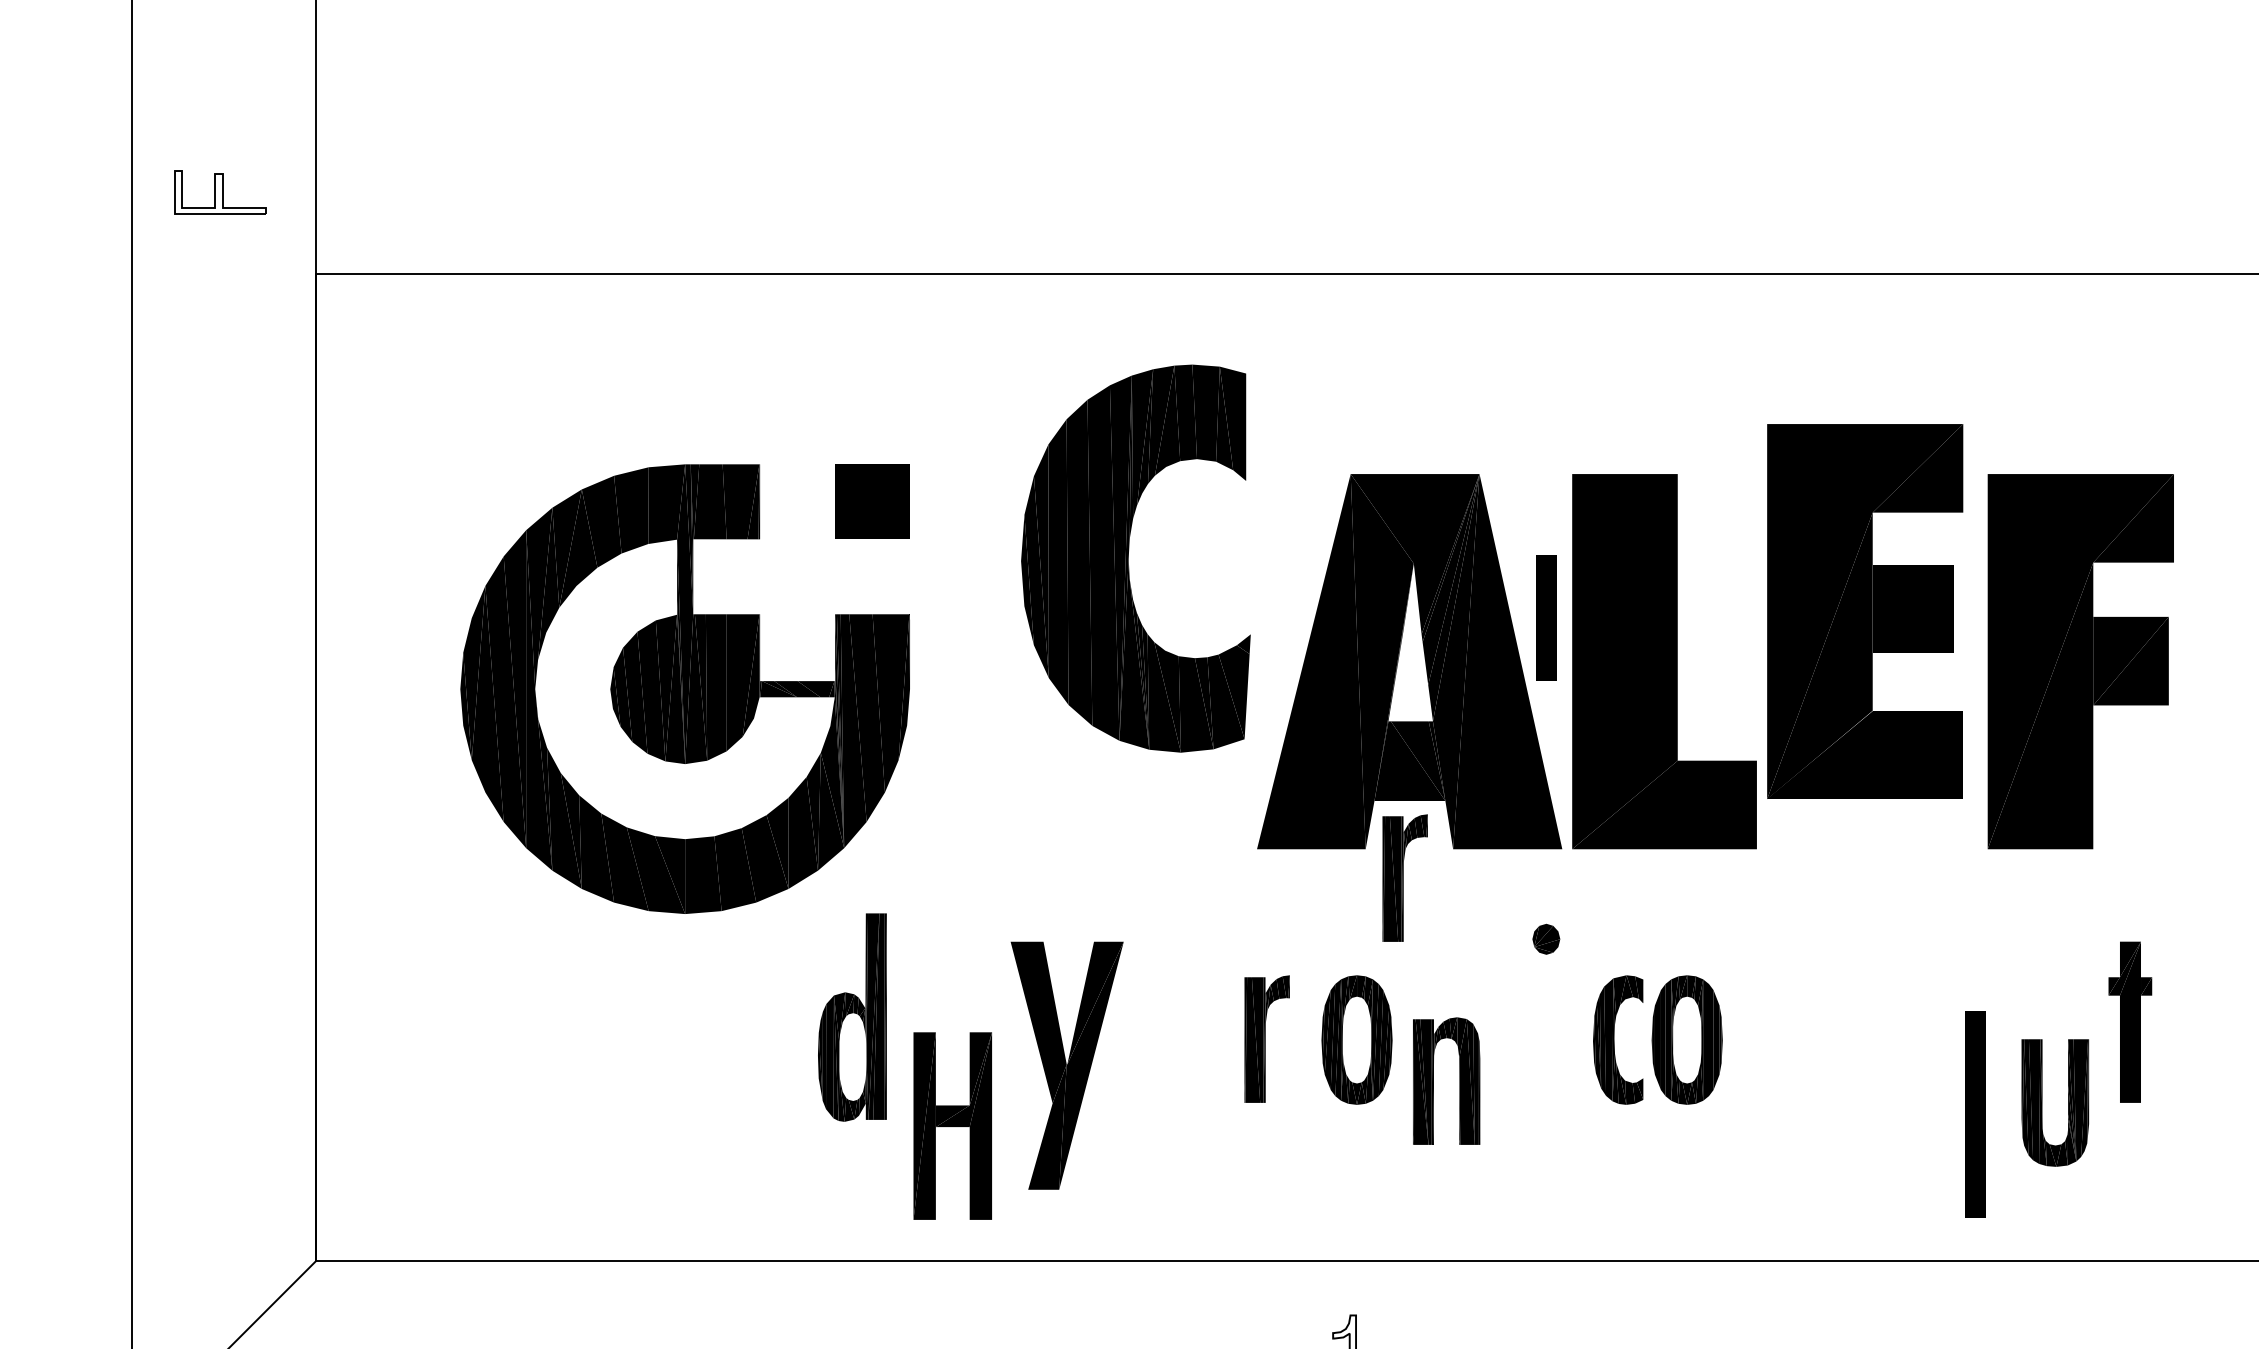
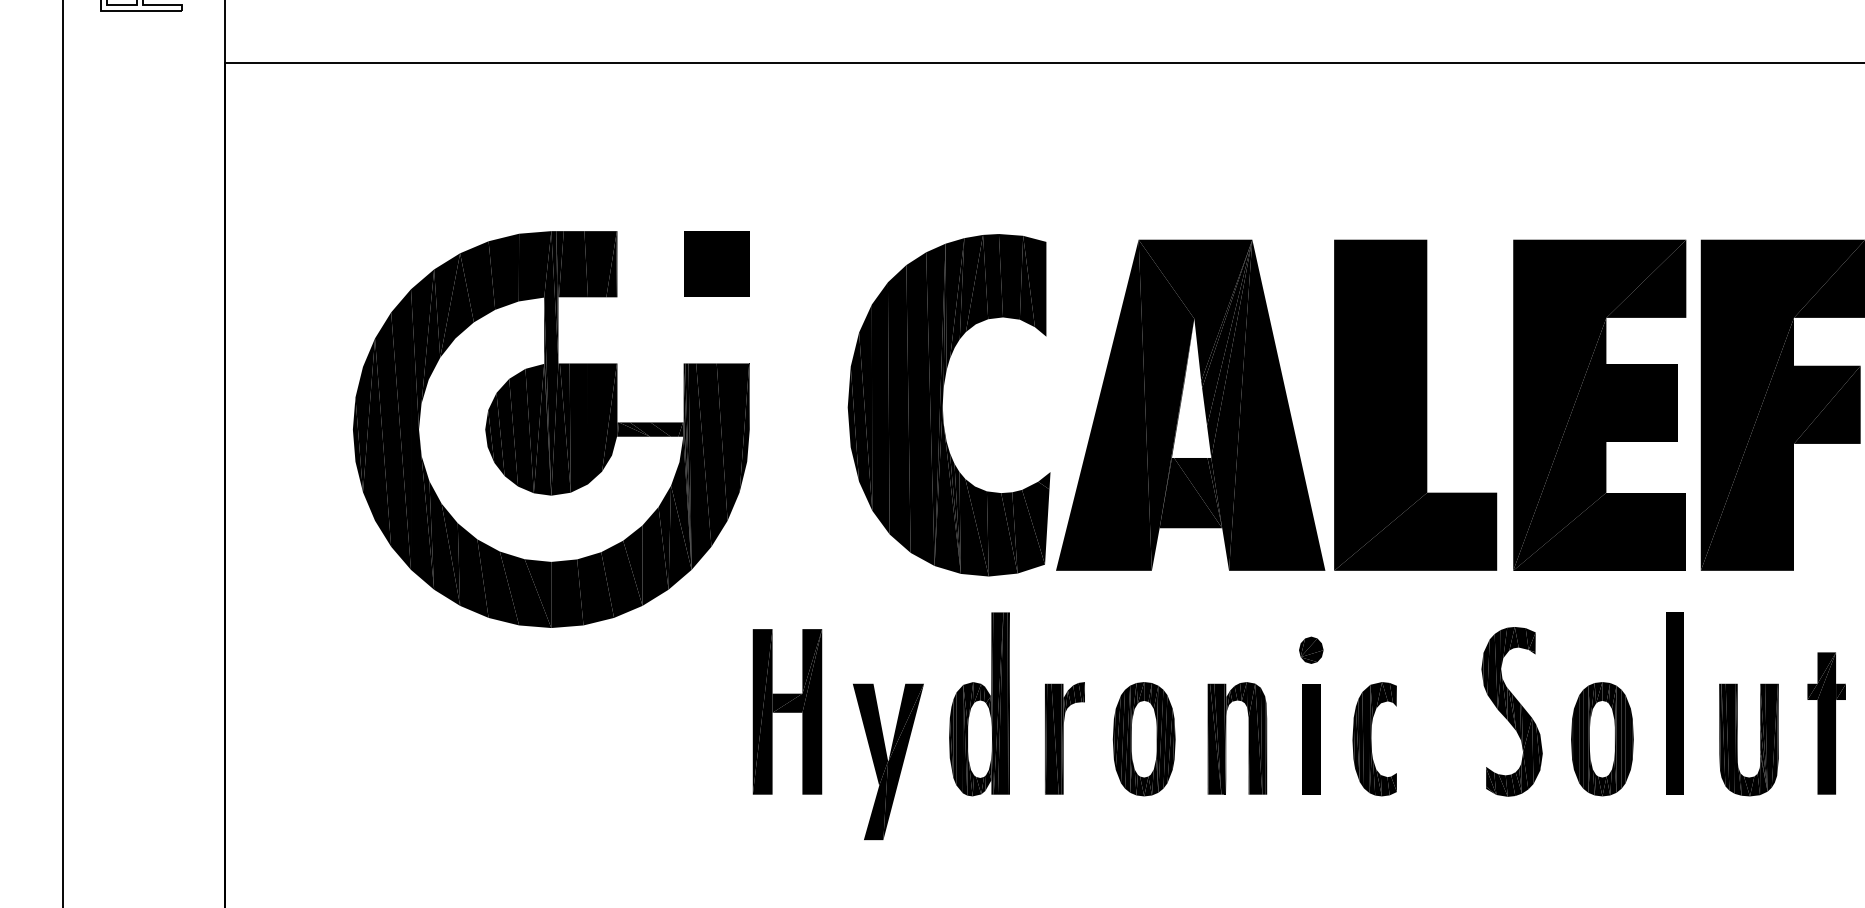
part: (1128, 558) -> (942, 405), moved
part: (1865, 611) -> (1600, 405), moved
part: (1546, 617) -> (1311, 738), moved
part: (1404, 877) -> (1186, 595), removed
part: (1773, 1008) -> (1511, 711), added
part: (852, 1017) -> (979, 704), moved
part: (1686, 1039) -> (1601, 738), moved
part: (1066, 1065) -> (887, 761), size x0.71
part: (1433, 1080) -> (1225, 737), moved
part: (2042, 1102) -> (1737, 739), moved
part: (1975, 1114) -> (1675, 703), moved
part: (952, 1125) -> (787, 711), moved

